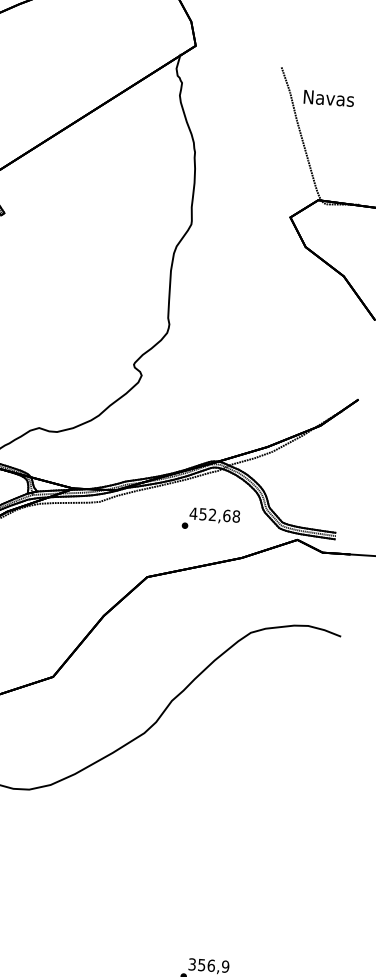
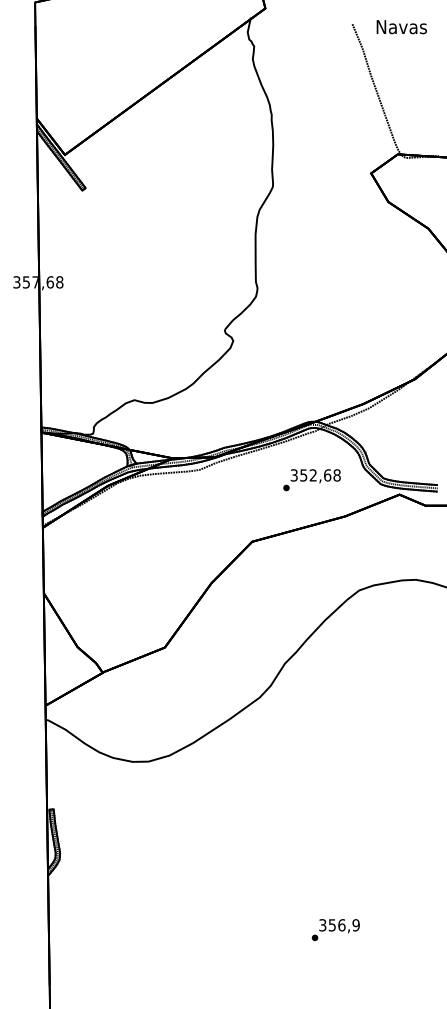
text: (328, 98) -> (401, 27), moved
text: (193, 513) -> (294, 475), 452,68 -> 352,68

